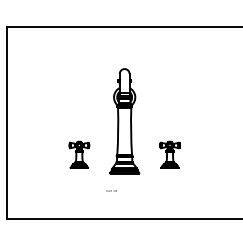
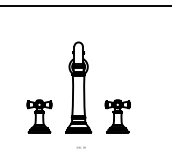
part: (79, 154) -> (39, 116), size x1.43
part: (169, 154) -> (117, 116), size x1.43
text: (111, 190) -> (81, 147), moved

